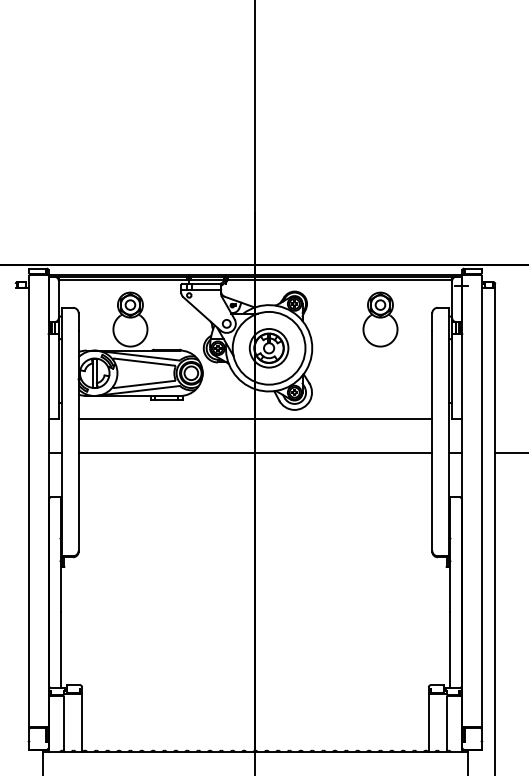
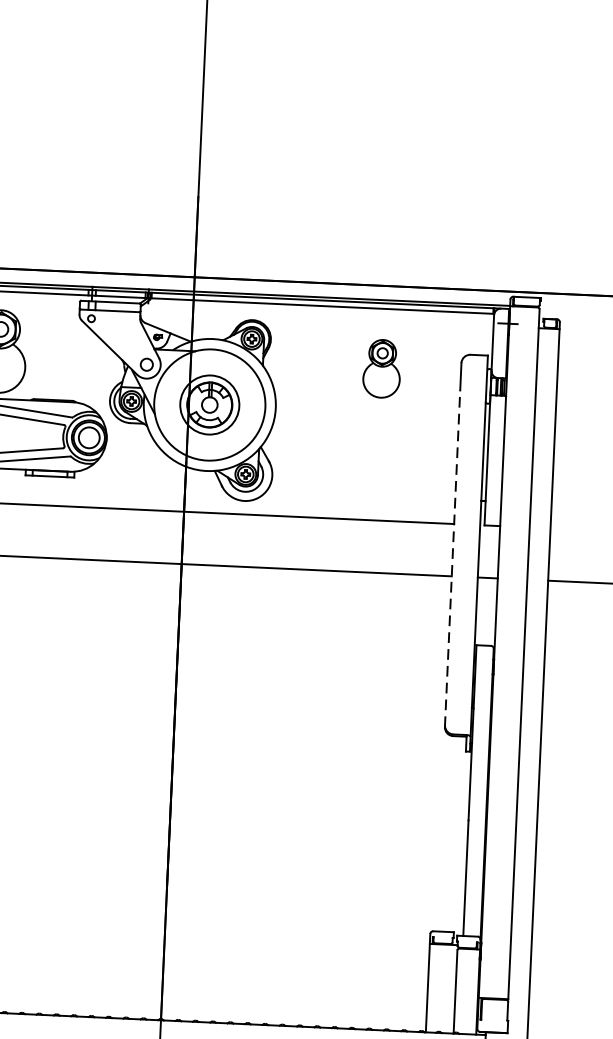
part: (380, 319) -> (382, 368), size x0.7
line: (432, 440) -> (453, 557), solid -> dashed

